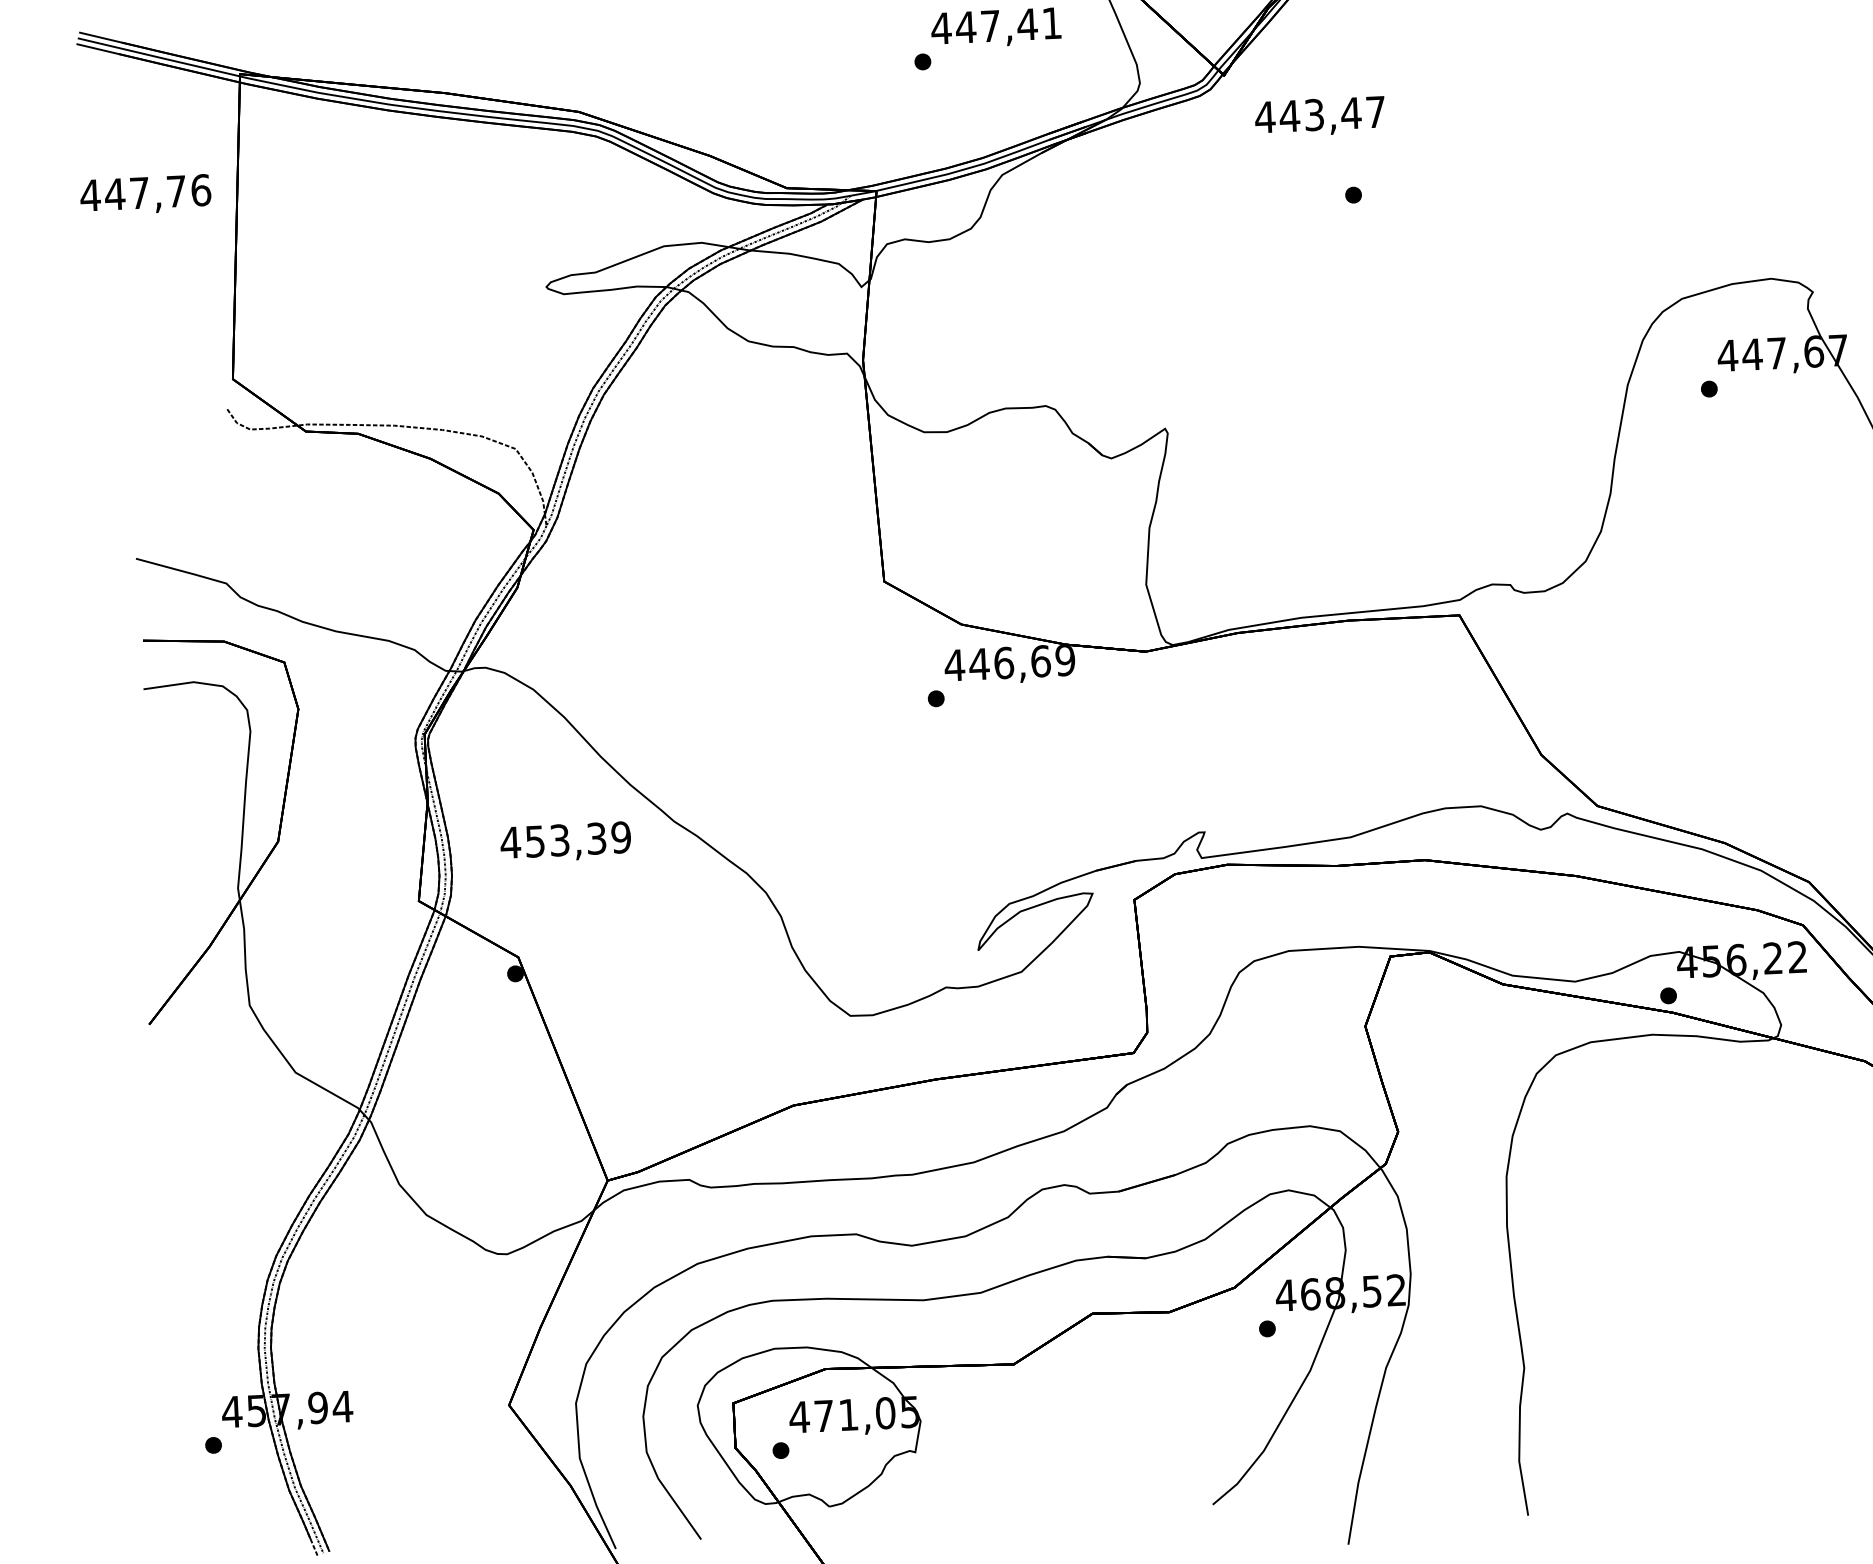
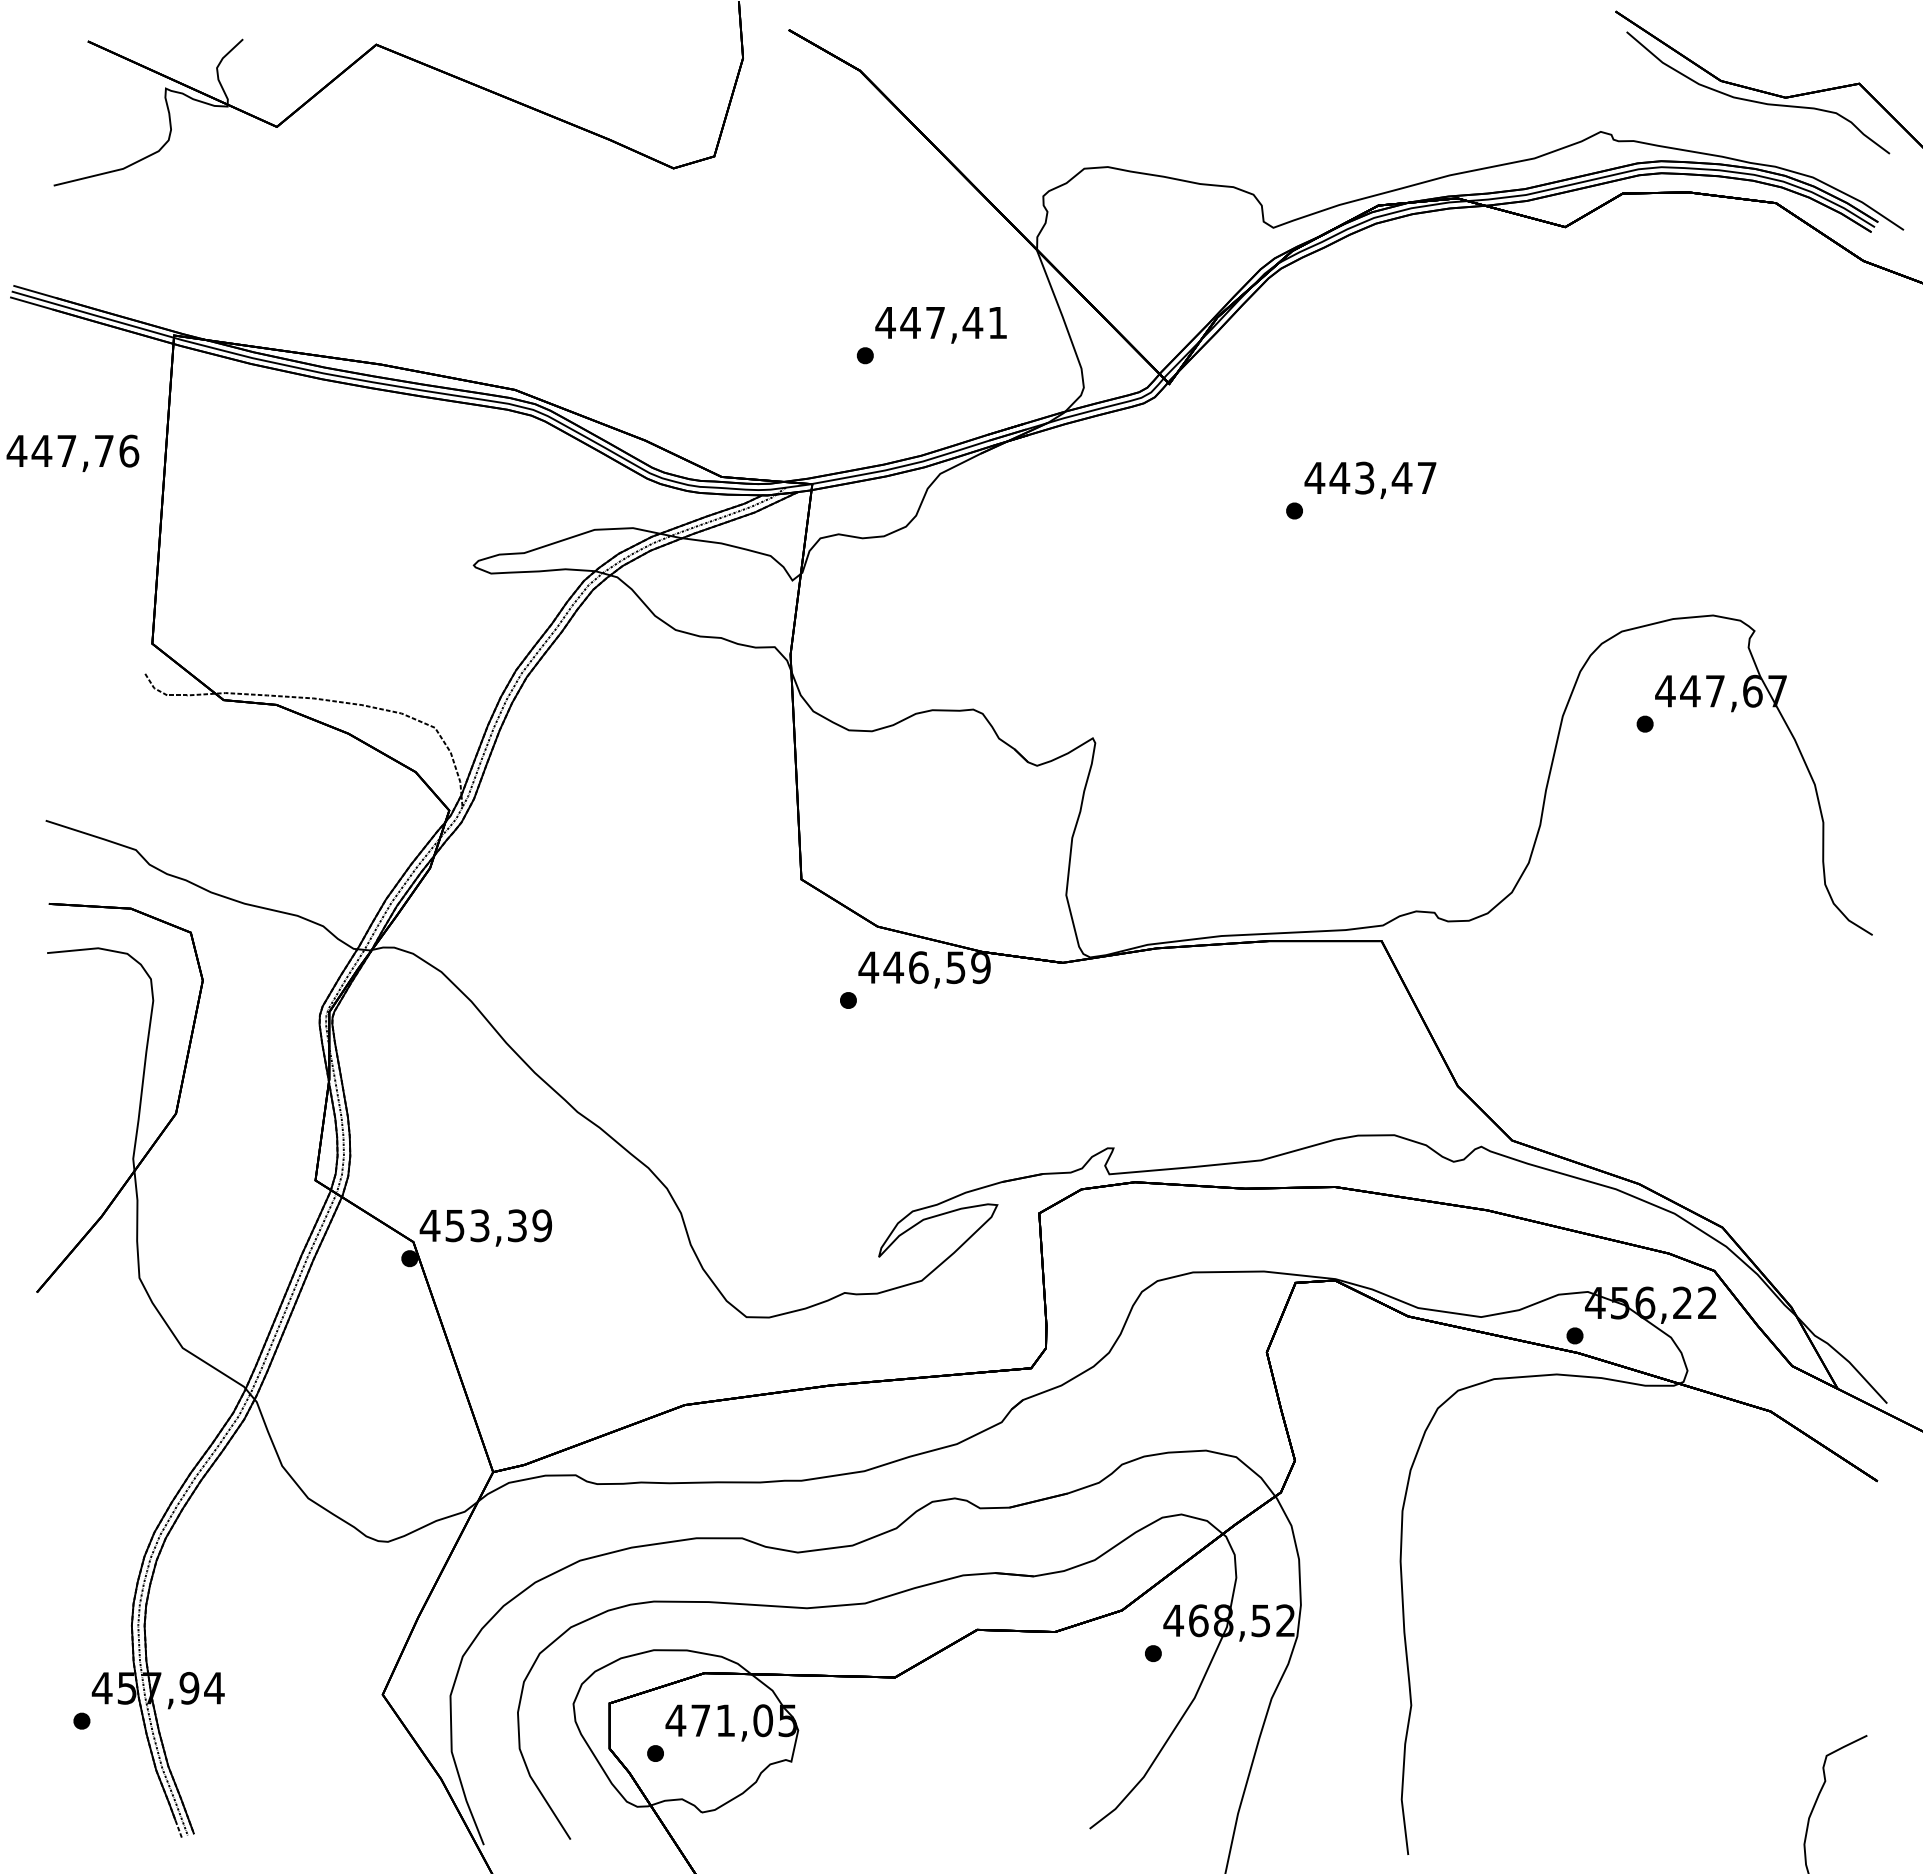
text: (1320, 116) -> (1370, 479), moved
text: (1041, 661) -> (956, 967), 446,69 -> 446,59
text: (565, 841) -> (485, 1227), moved

